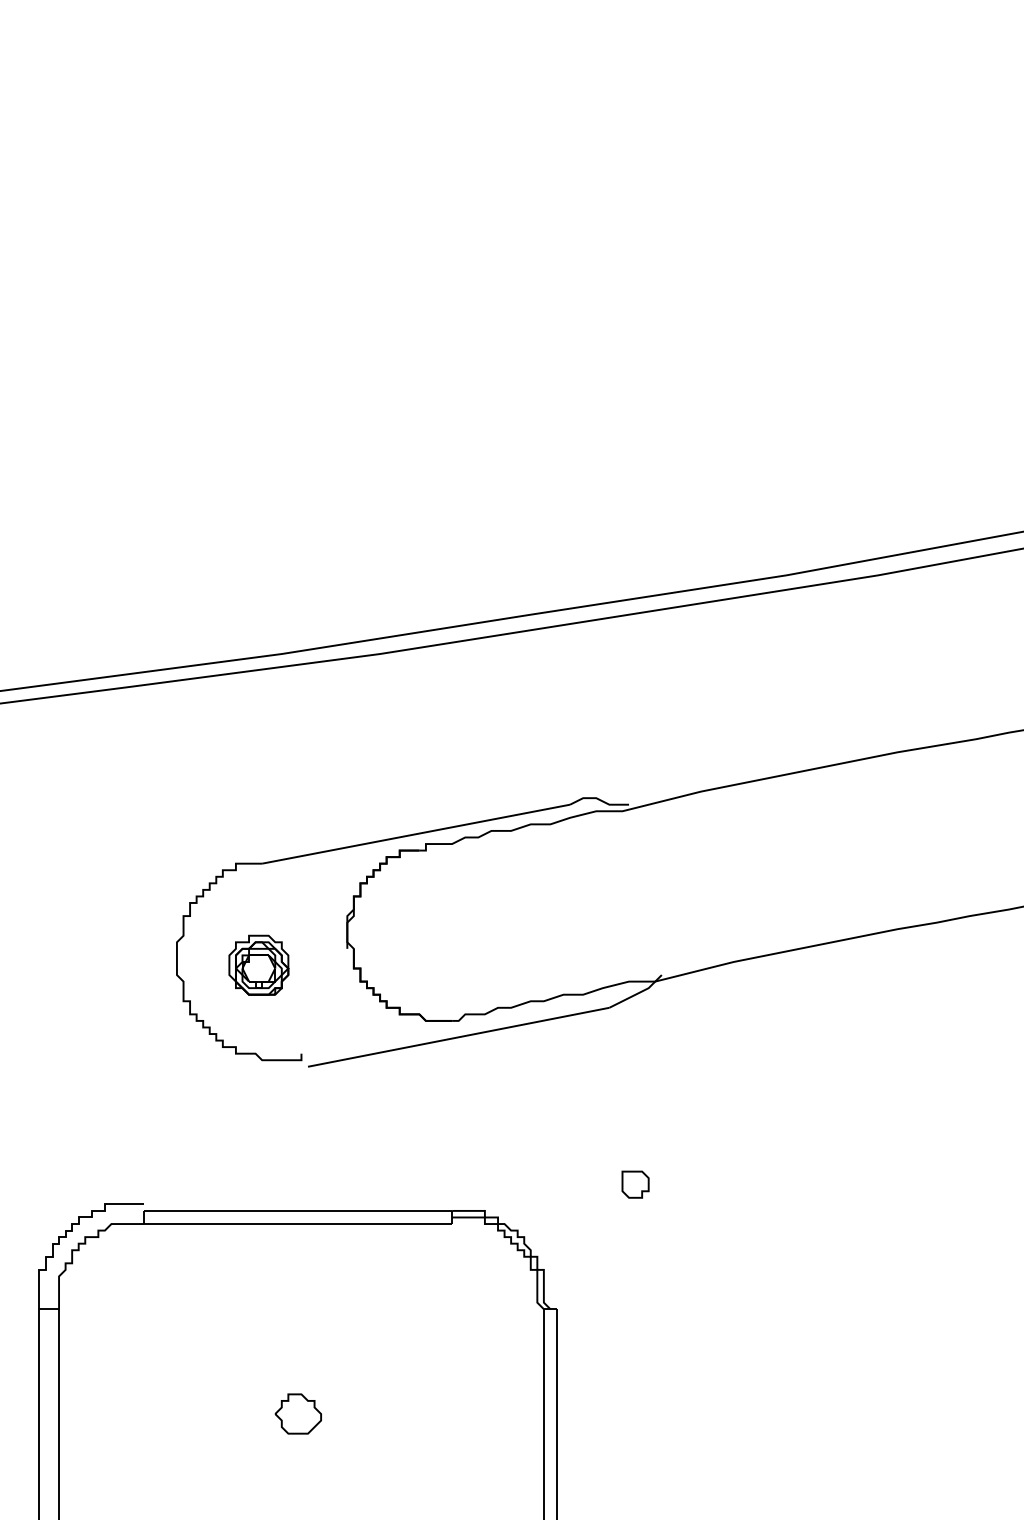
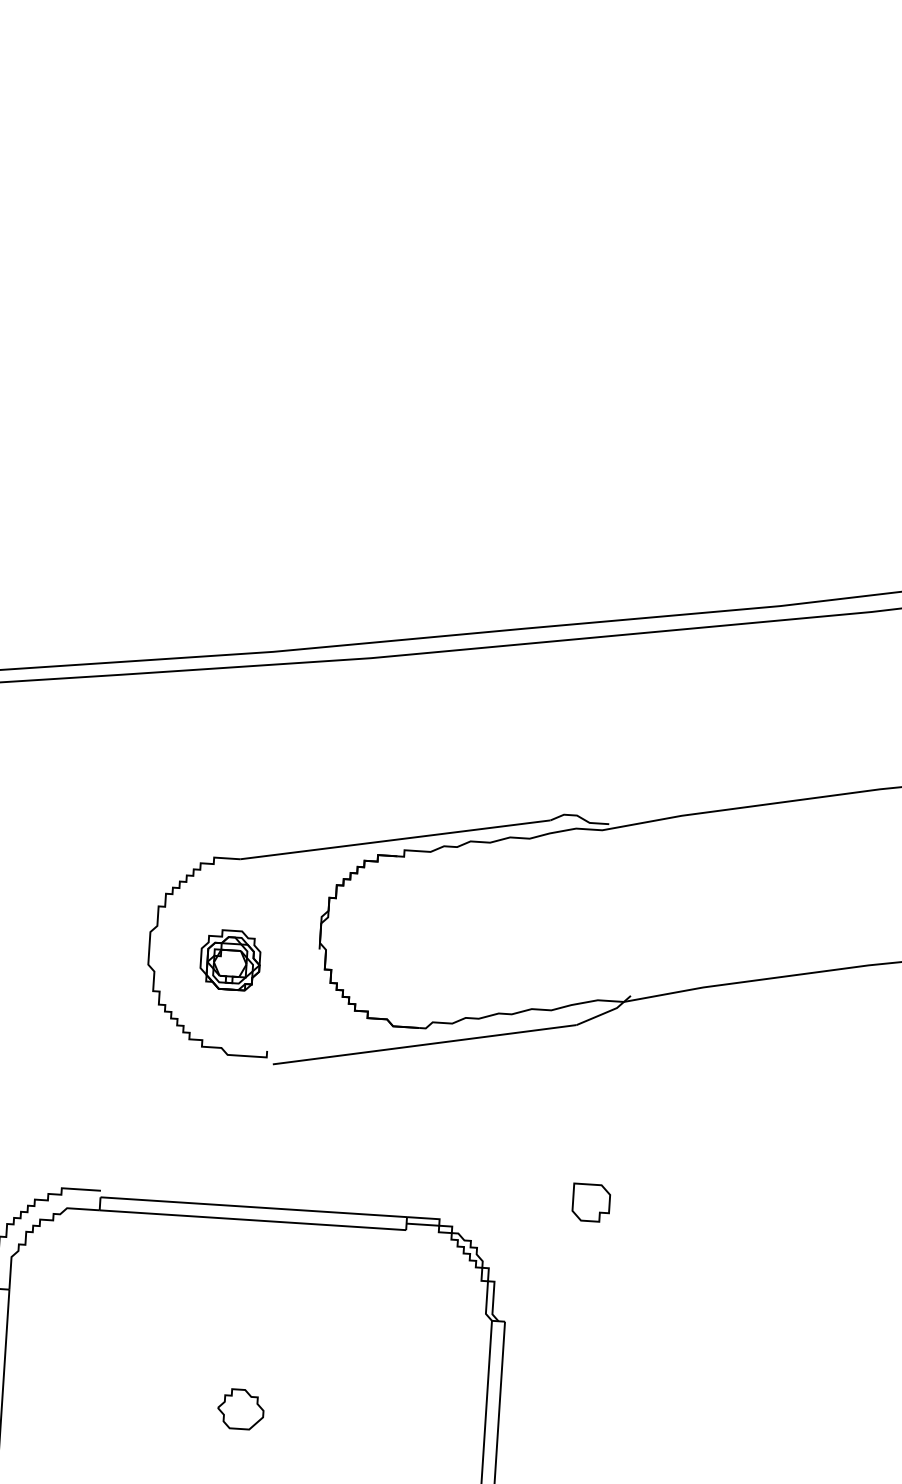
part: (635, 1184) -> (591, 1202), size x1.4

